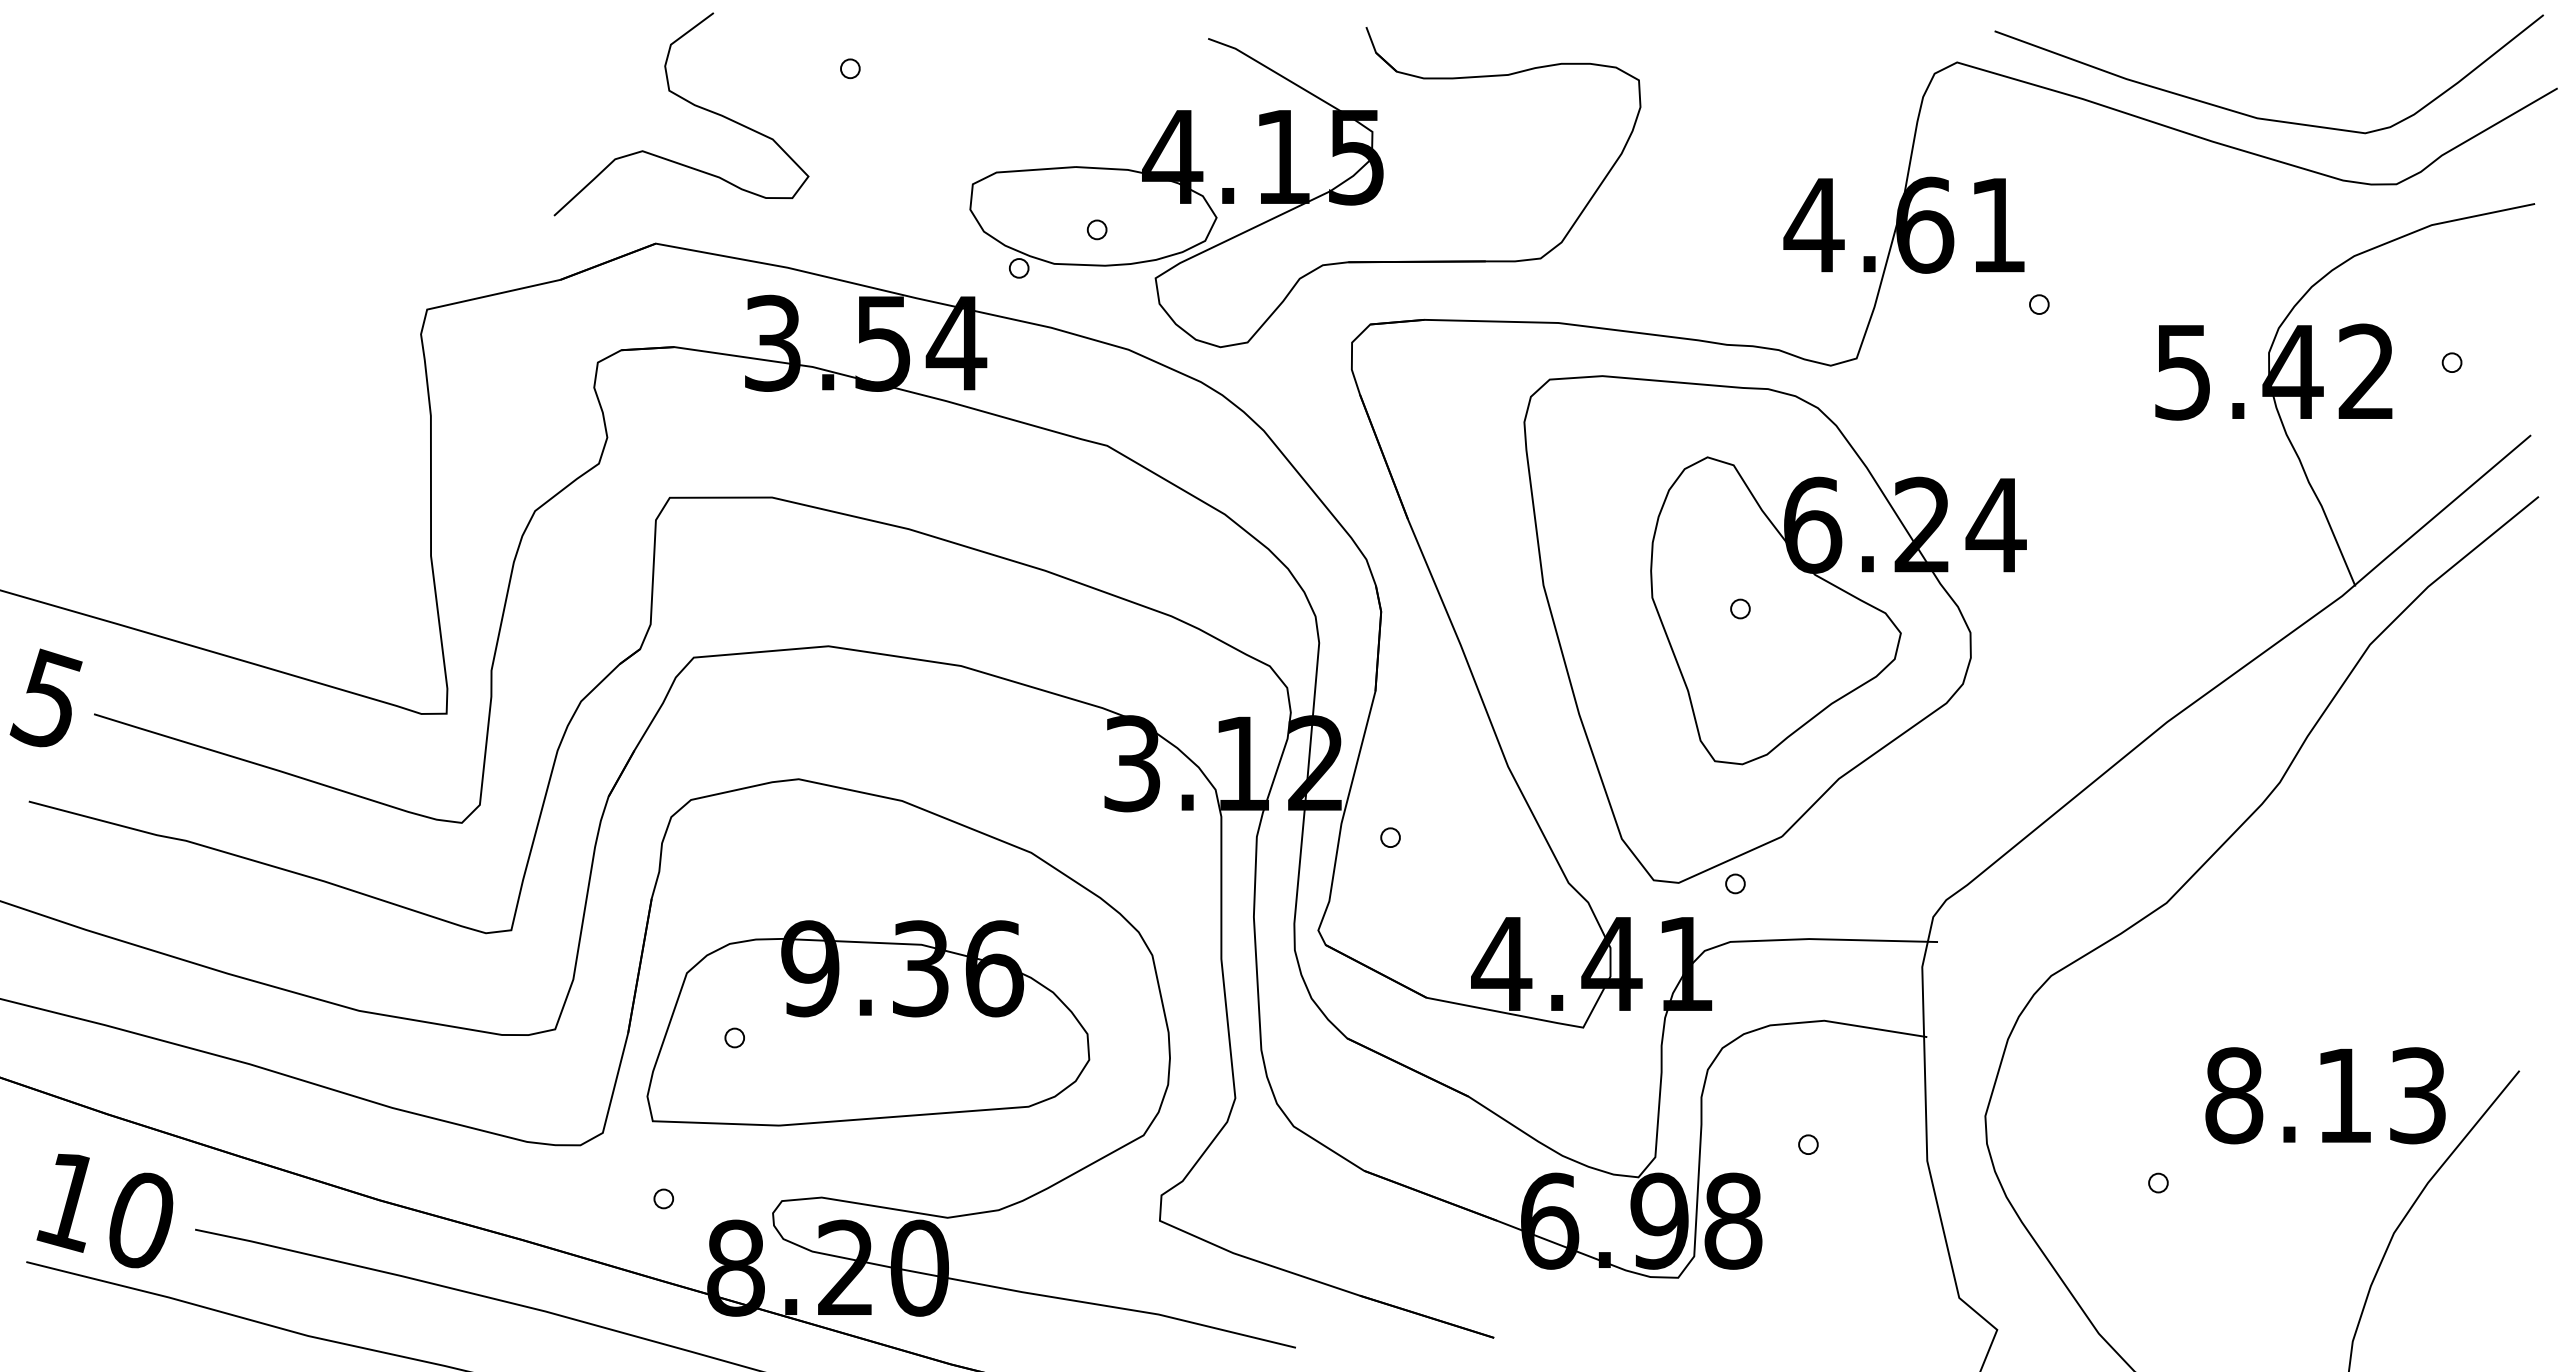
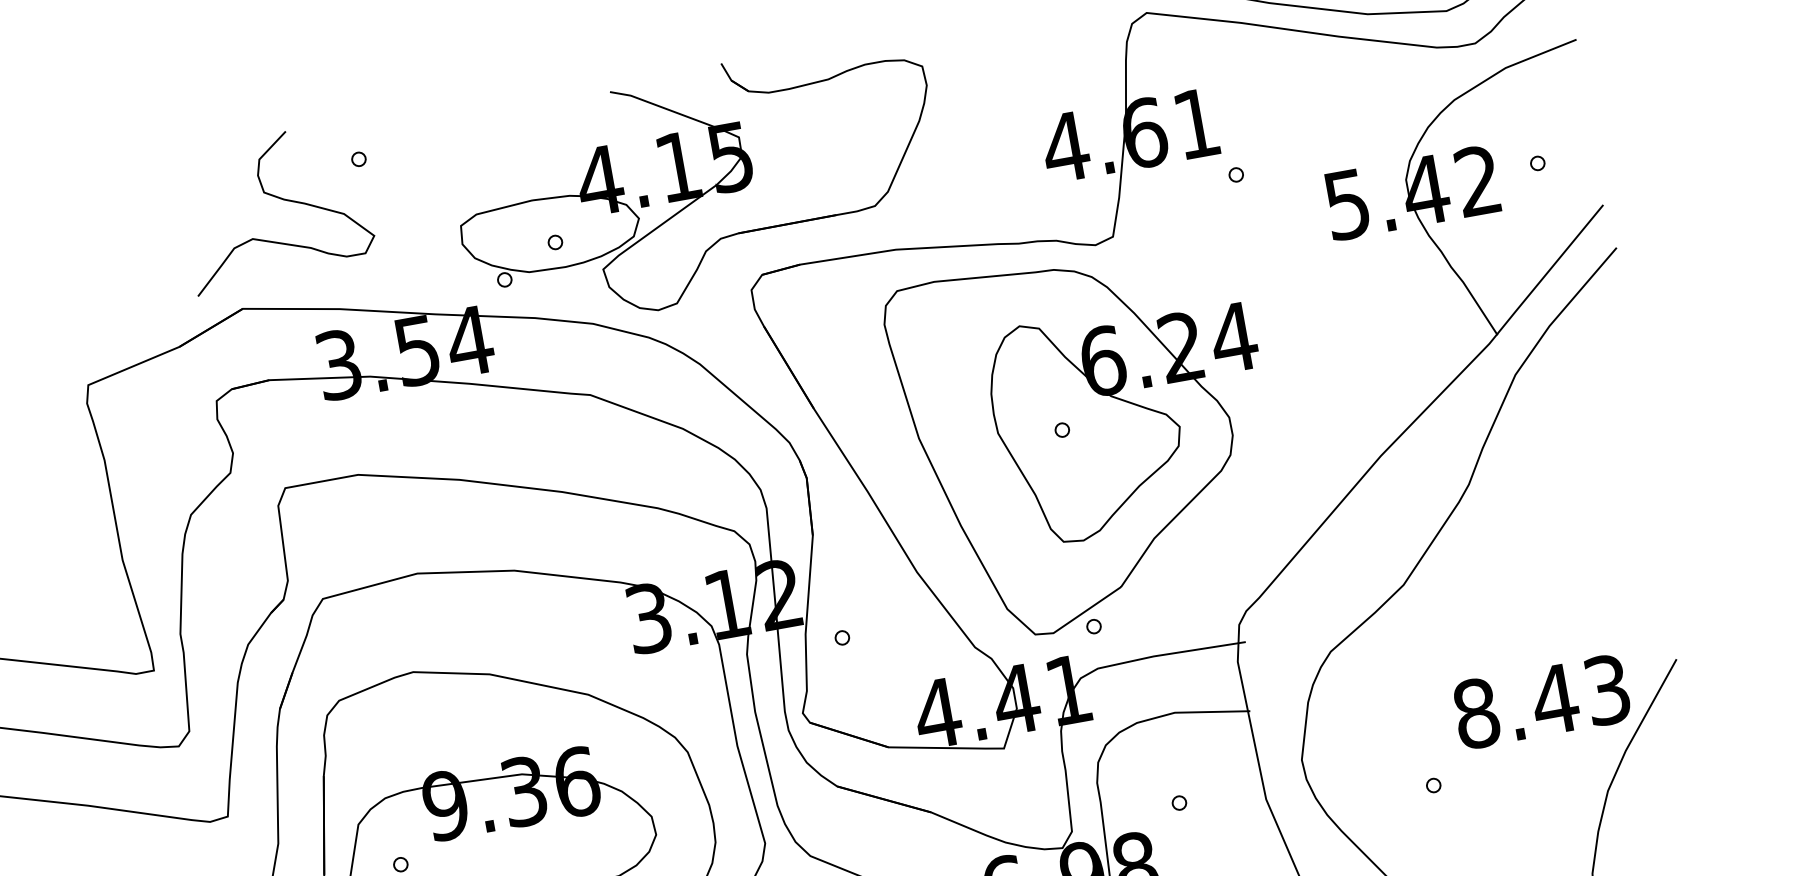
curve: (687, 102) -> (278, 198), moved
text: (2343, 1095) -> (1554, 699), 8.13 -> 8.43

